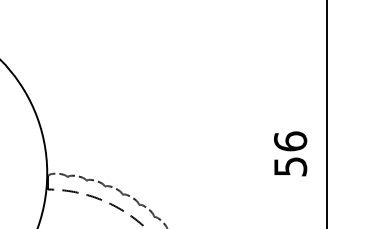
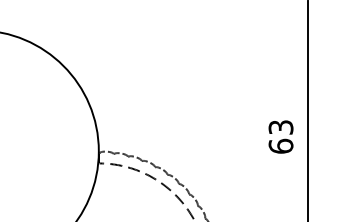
text: (289, 153) -> (280, 136), 56 -> 63

